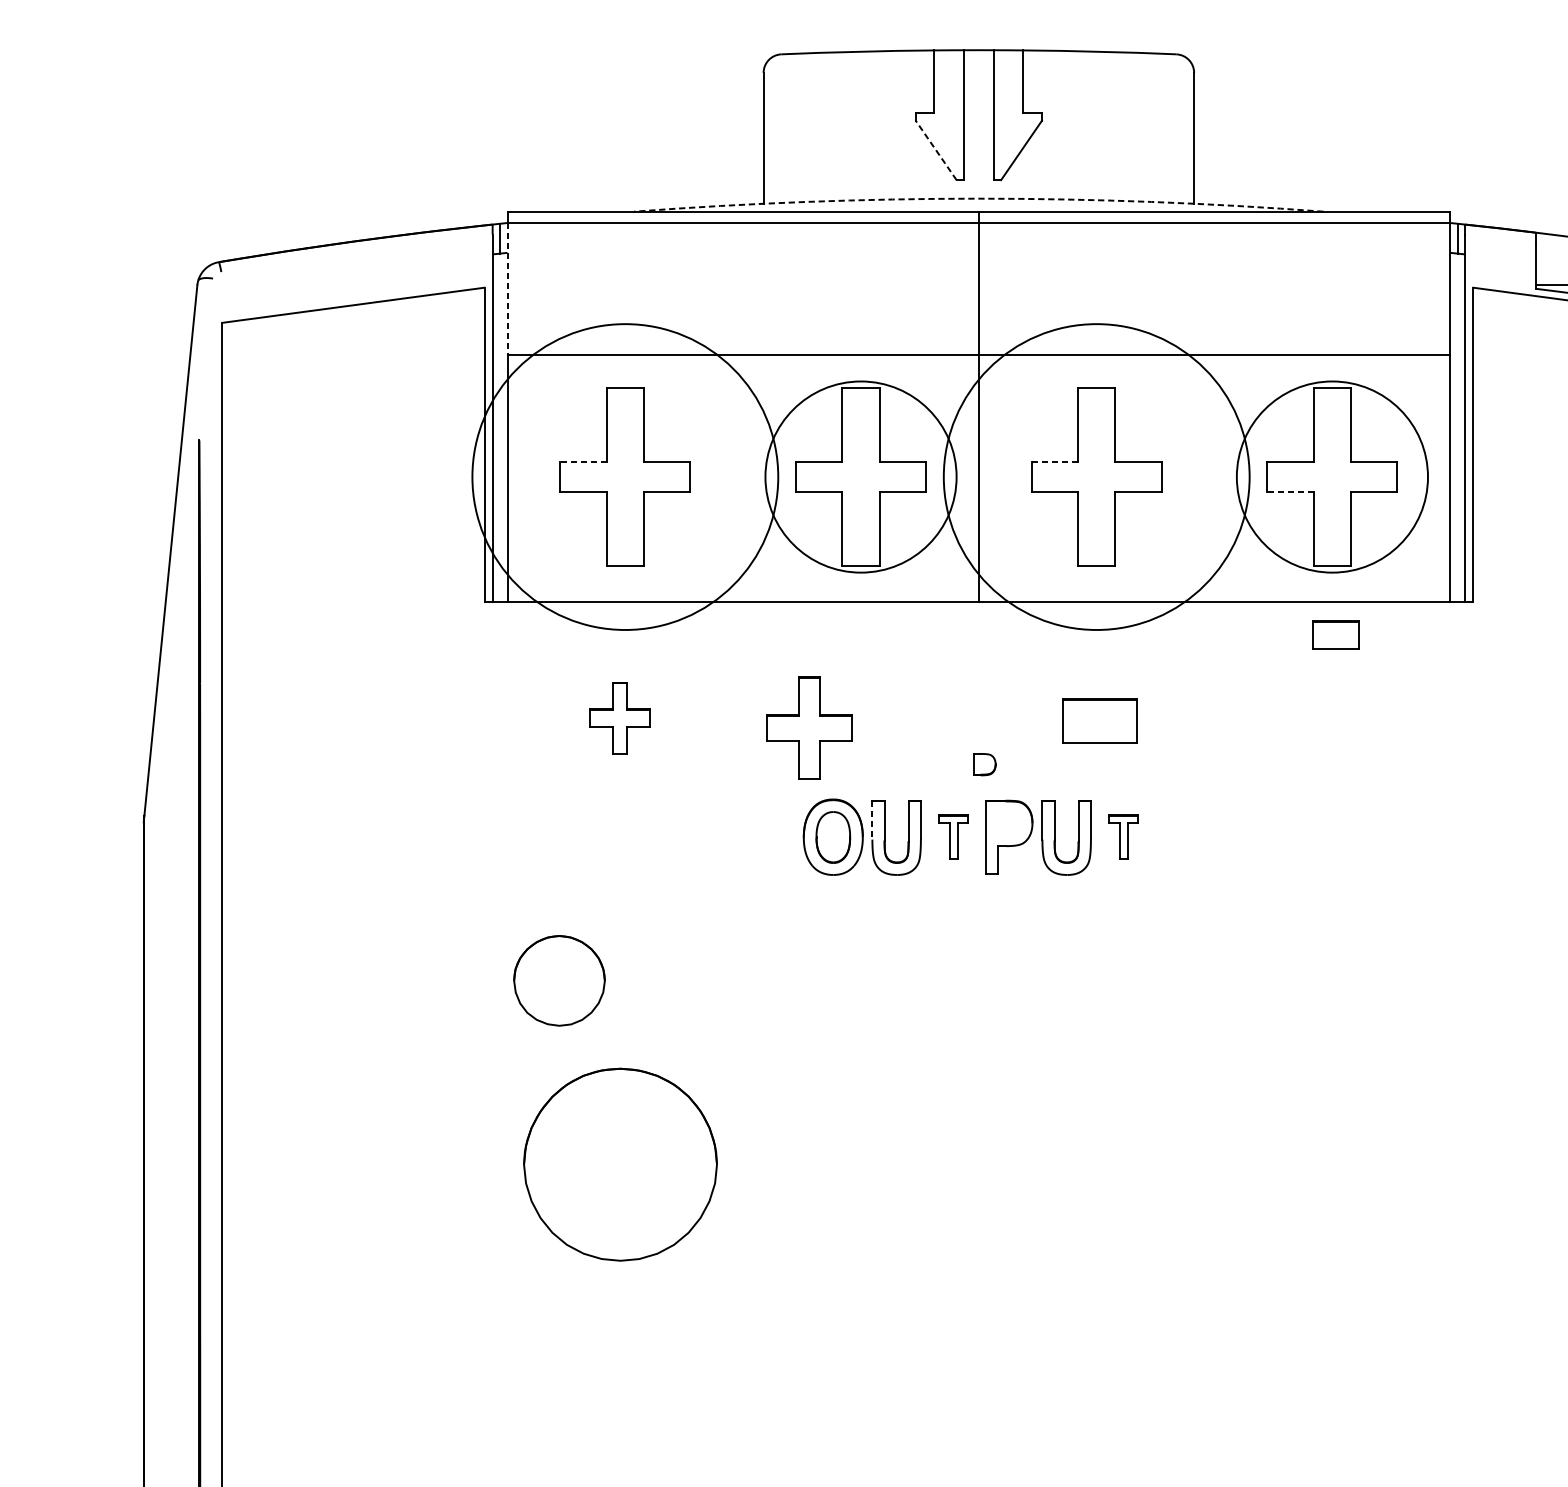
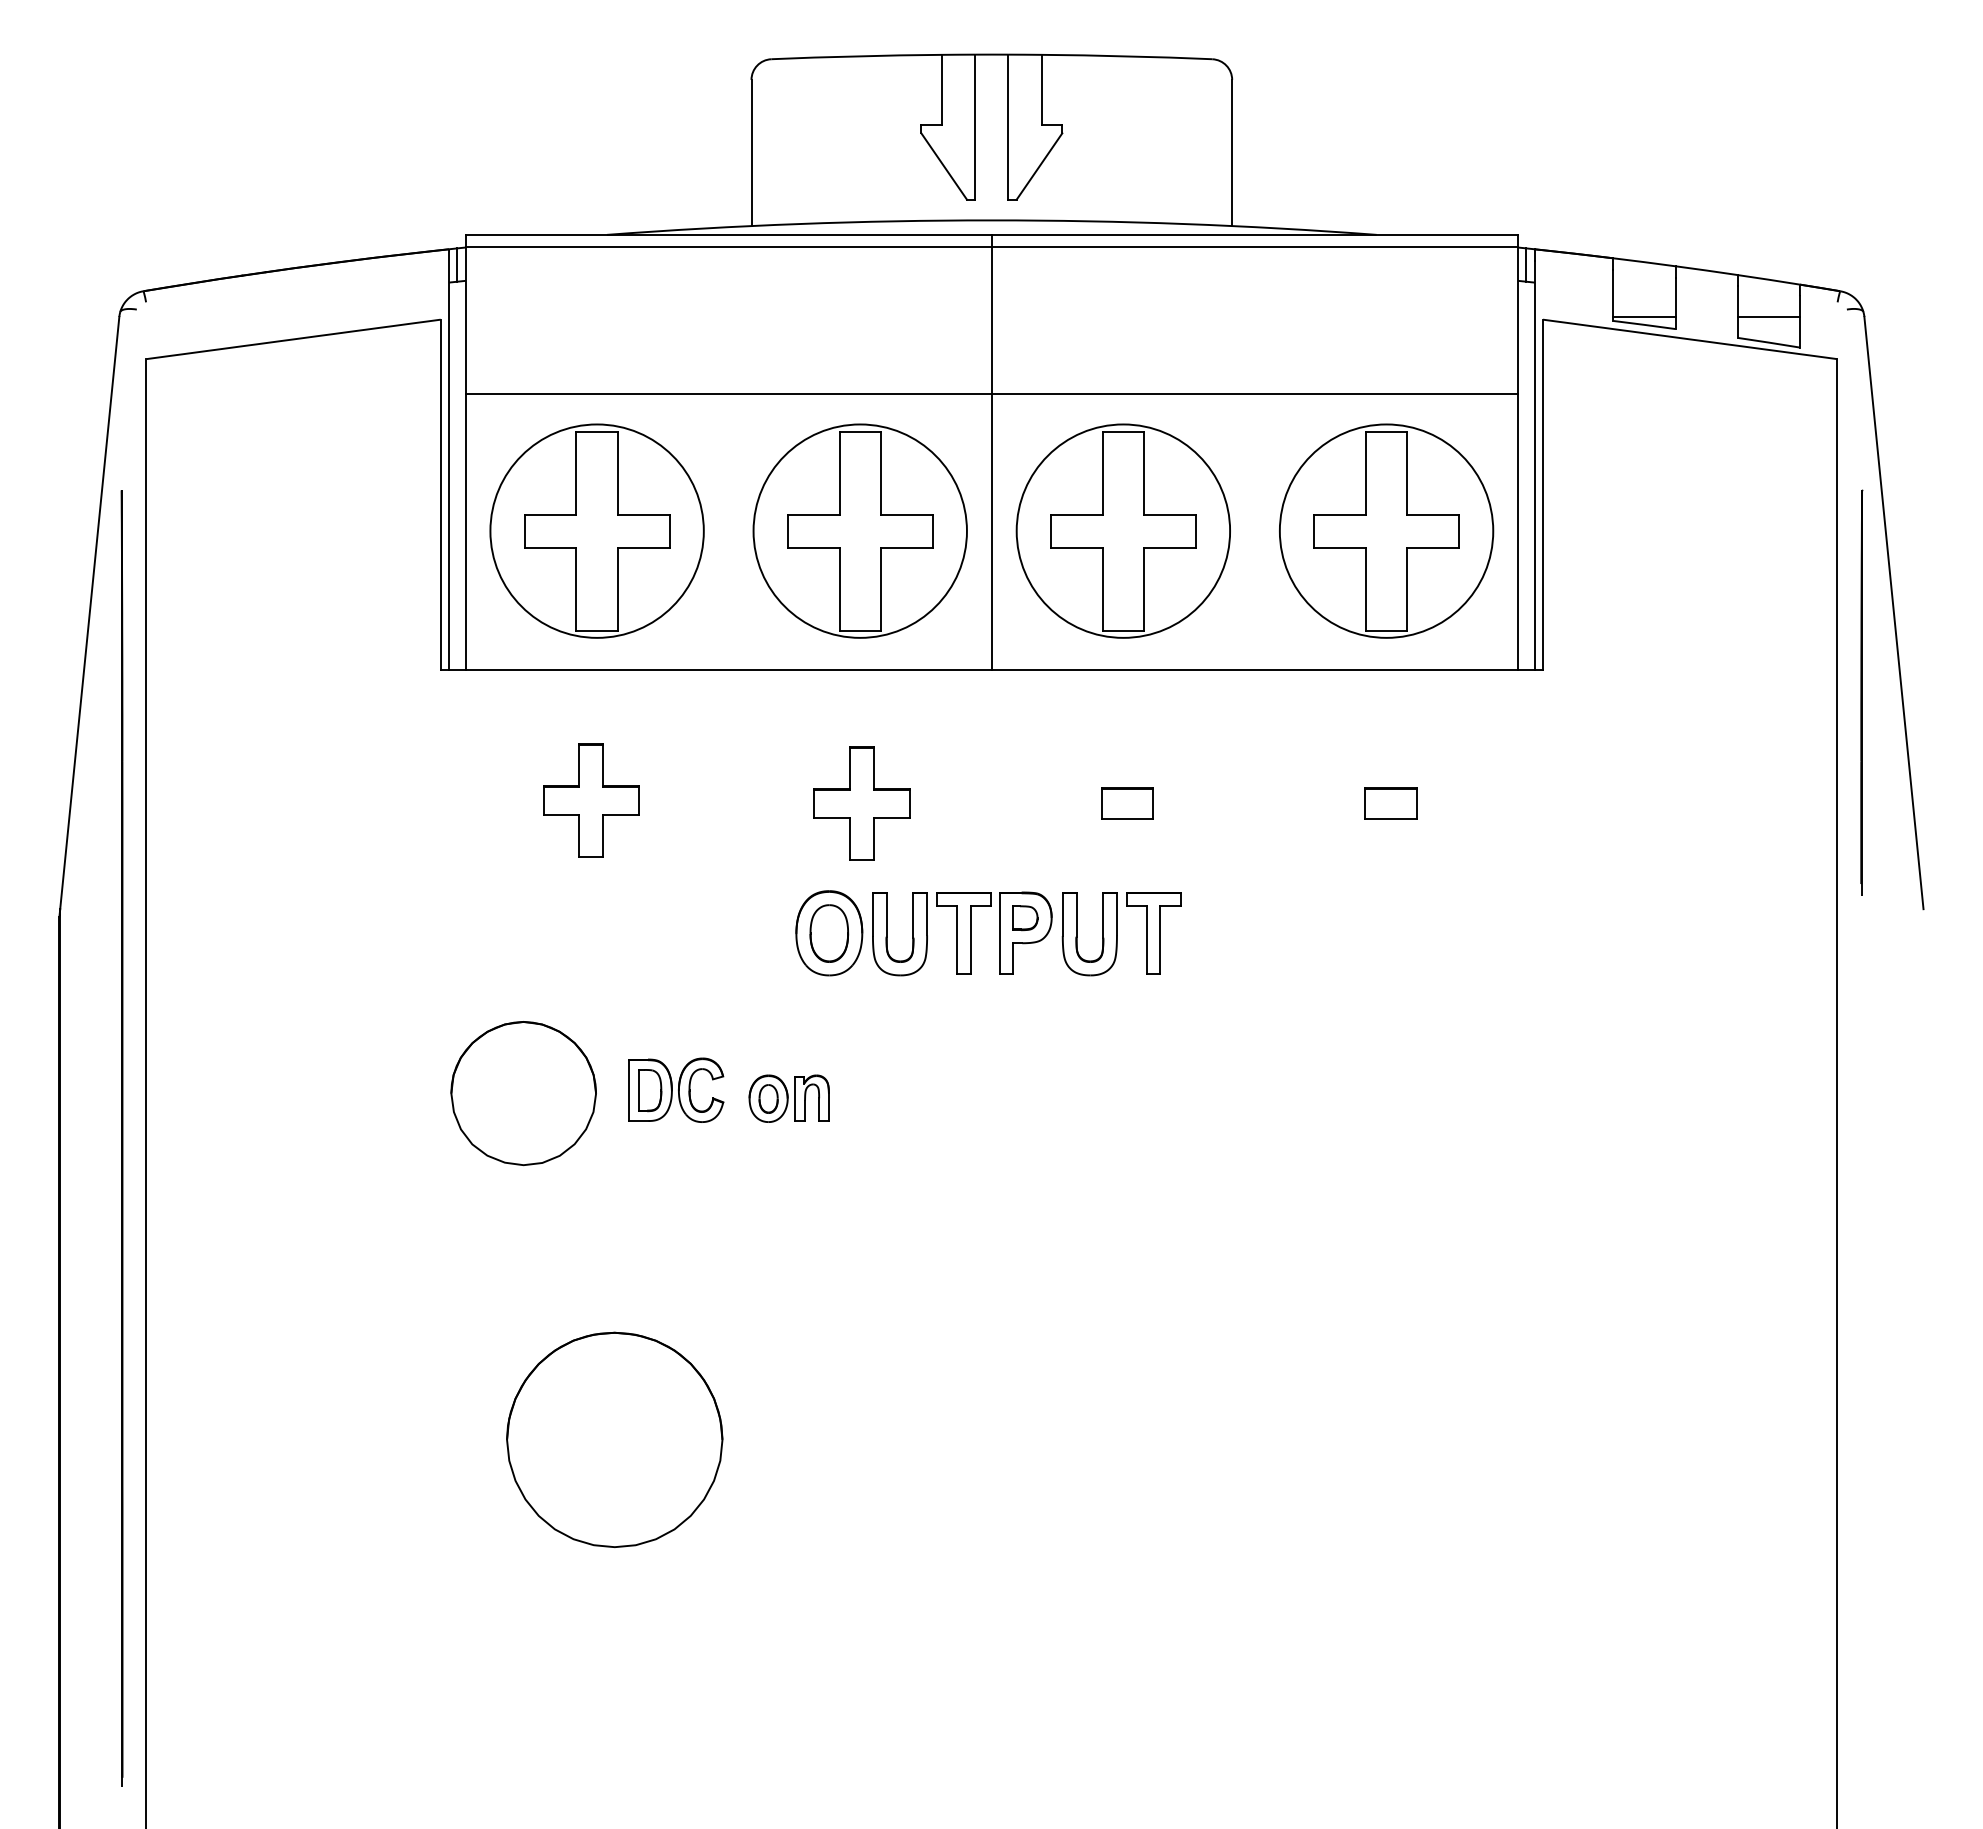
line: (935, 150) -> (943, 166), dashed -> solid
arc: (978, 198) -> (991, 220), dashed -> solid
line: (507, 288) -> (465, 320), dashed -> solid
line: (583, 462) -> (550, 514), dashed -> solid
line: (1054, 462) -> (1076, 514), dashed -> solid
circle: (624, 476) -> (596, 530), size x0.62
circle: (1096, 476) -> (1123, 530), size x0.62
line: (1290, 491) -> (1339, 547), dashed -> solid
part: (1335, 634) -> (1390, 803), moved
part: (620, 718) -> (591, 800), size x1.43
part: (1100, 720) -> (1127, 803), size x0.62
part: (809, 728) -> (861, 803), moved
part: (984, 764) -> (1025, 918), moved
line: (871, 820) -> (872, 914), dashed -> solid
part: (953, 837) -> (963, 933), size x1.67
part: (1123, 837) -> (1153, 933), size x1.67
part: (696, 977) -> (676, 1089), added
part: (559, 980) -> (523, 1093), size x1.43
part: (796, 985) -> (788, 1098), added
part: (620, 1164) -> (614, 1439), moved

